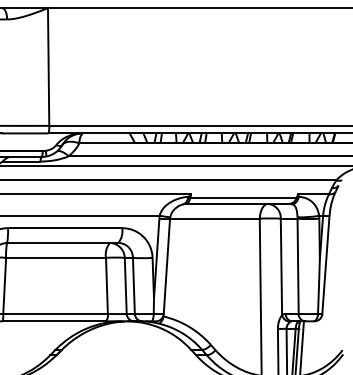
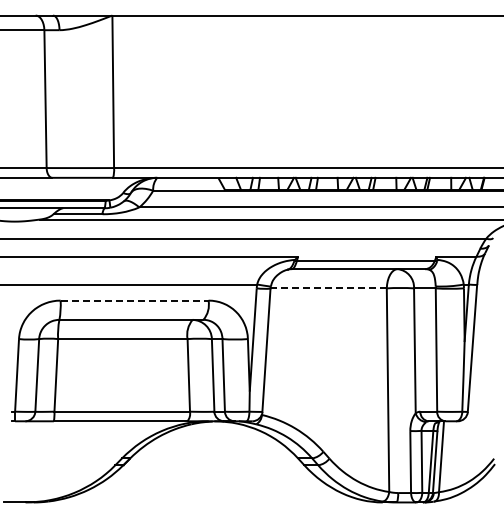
line: (214, 218) -> (327, 288), solid -> dashed
line: (65, 228) -> (134, 300), solid -> dashed

